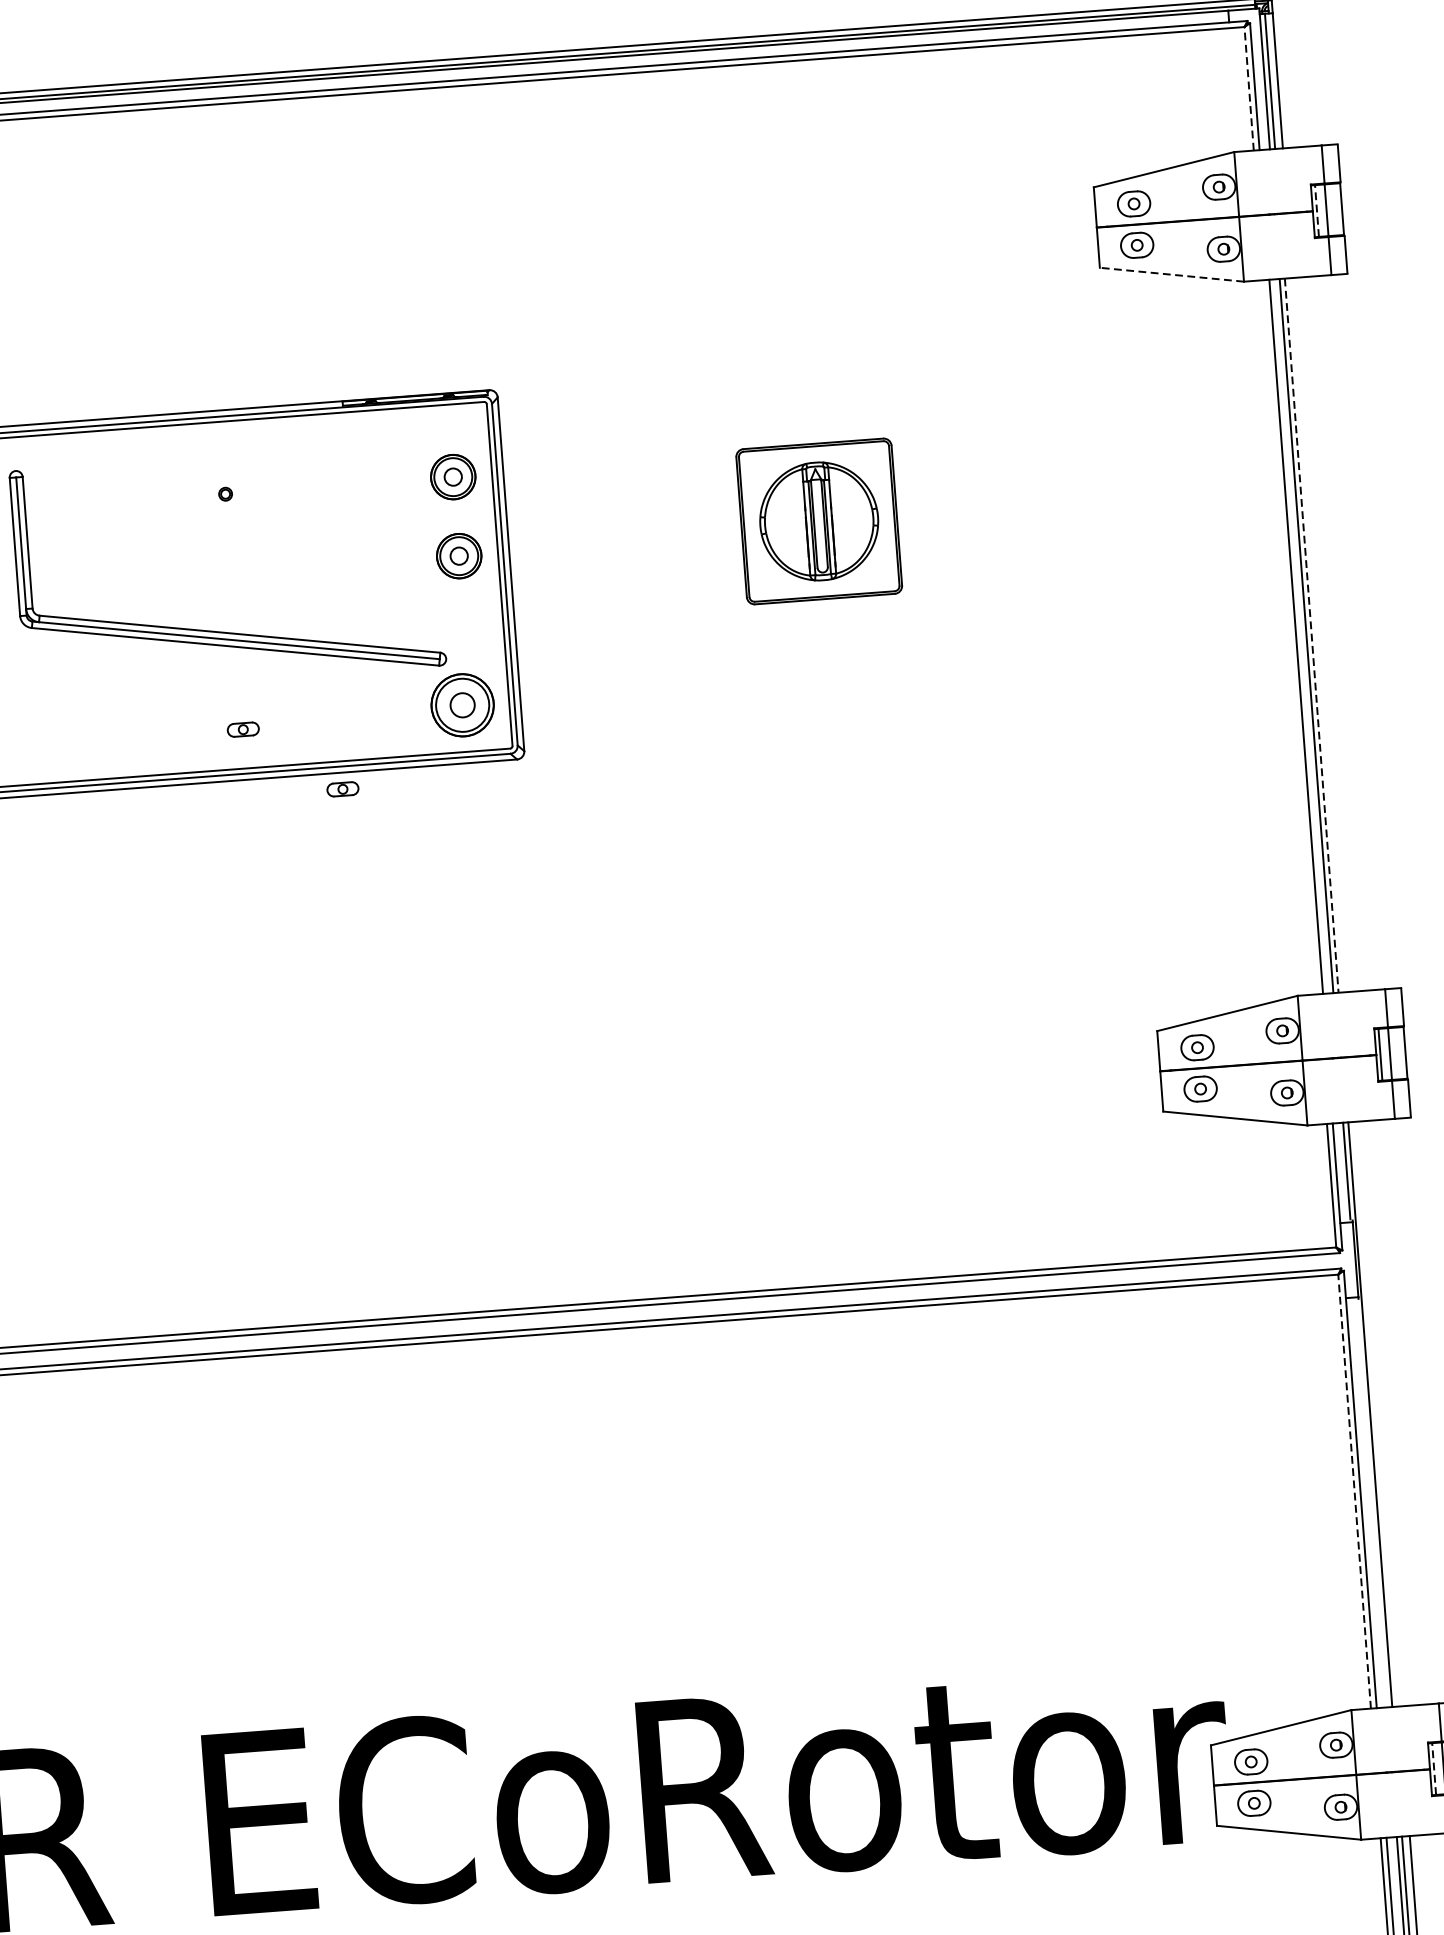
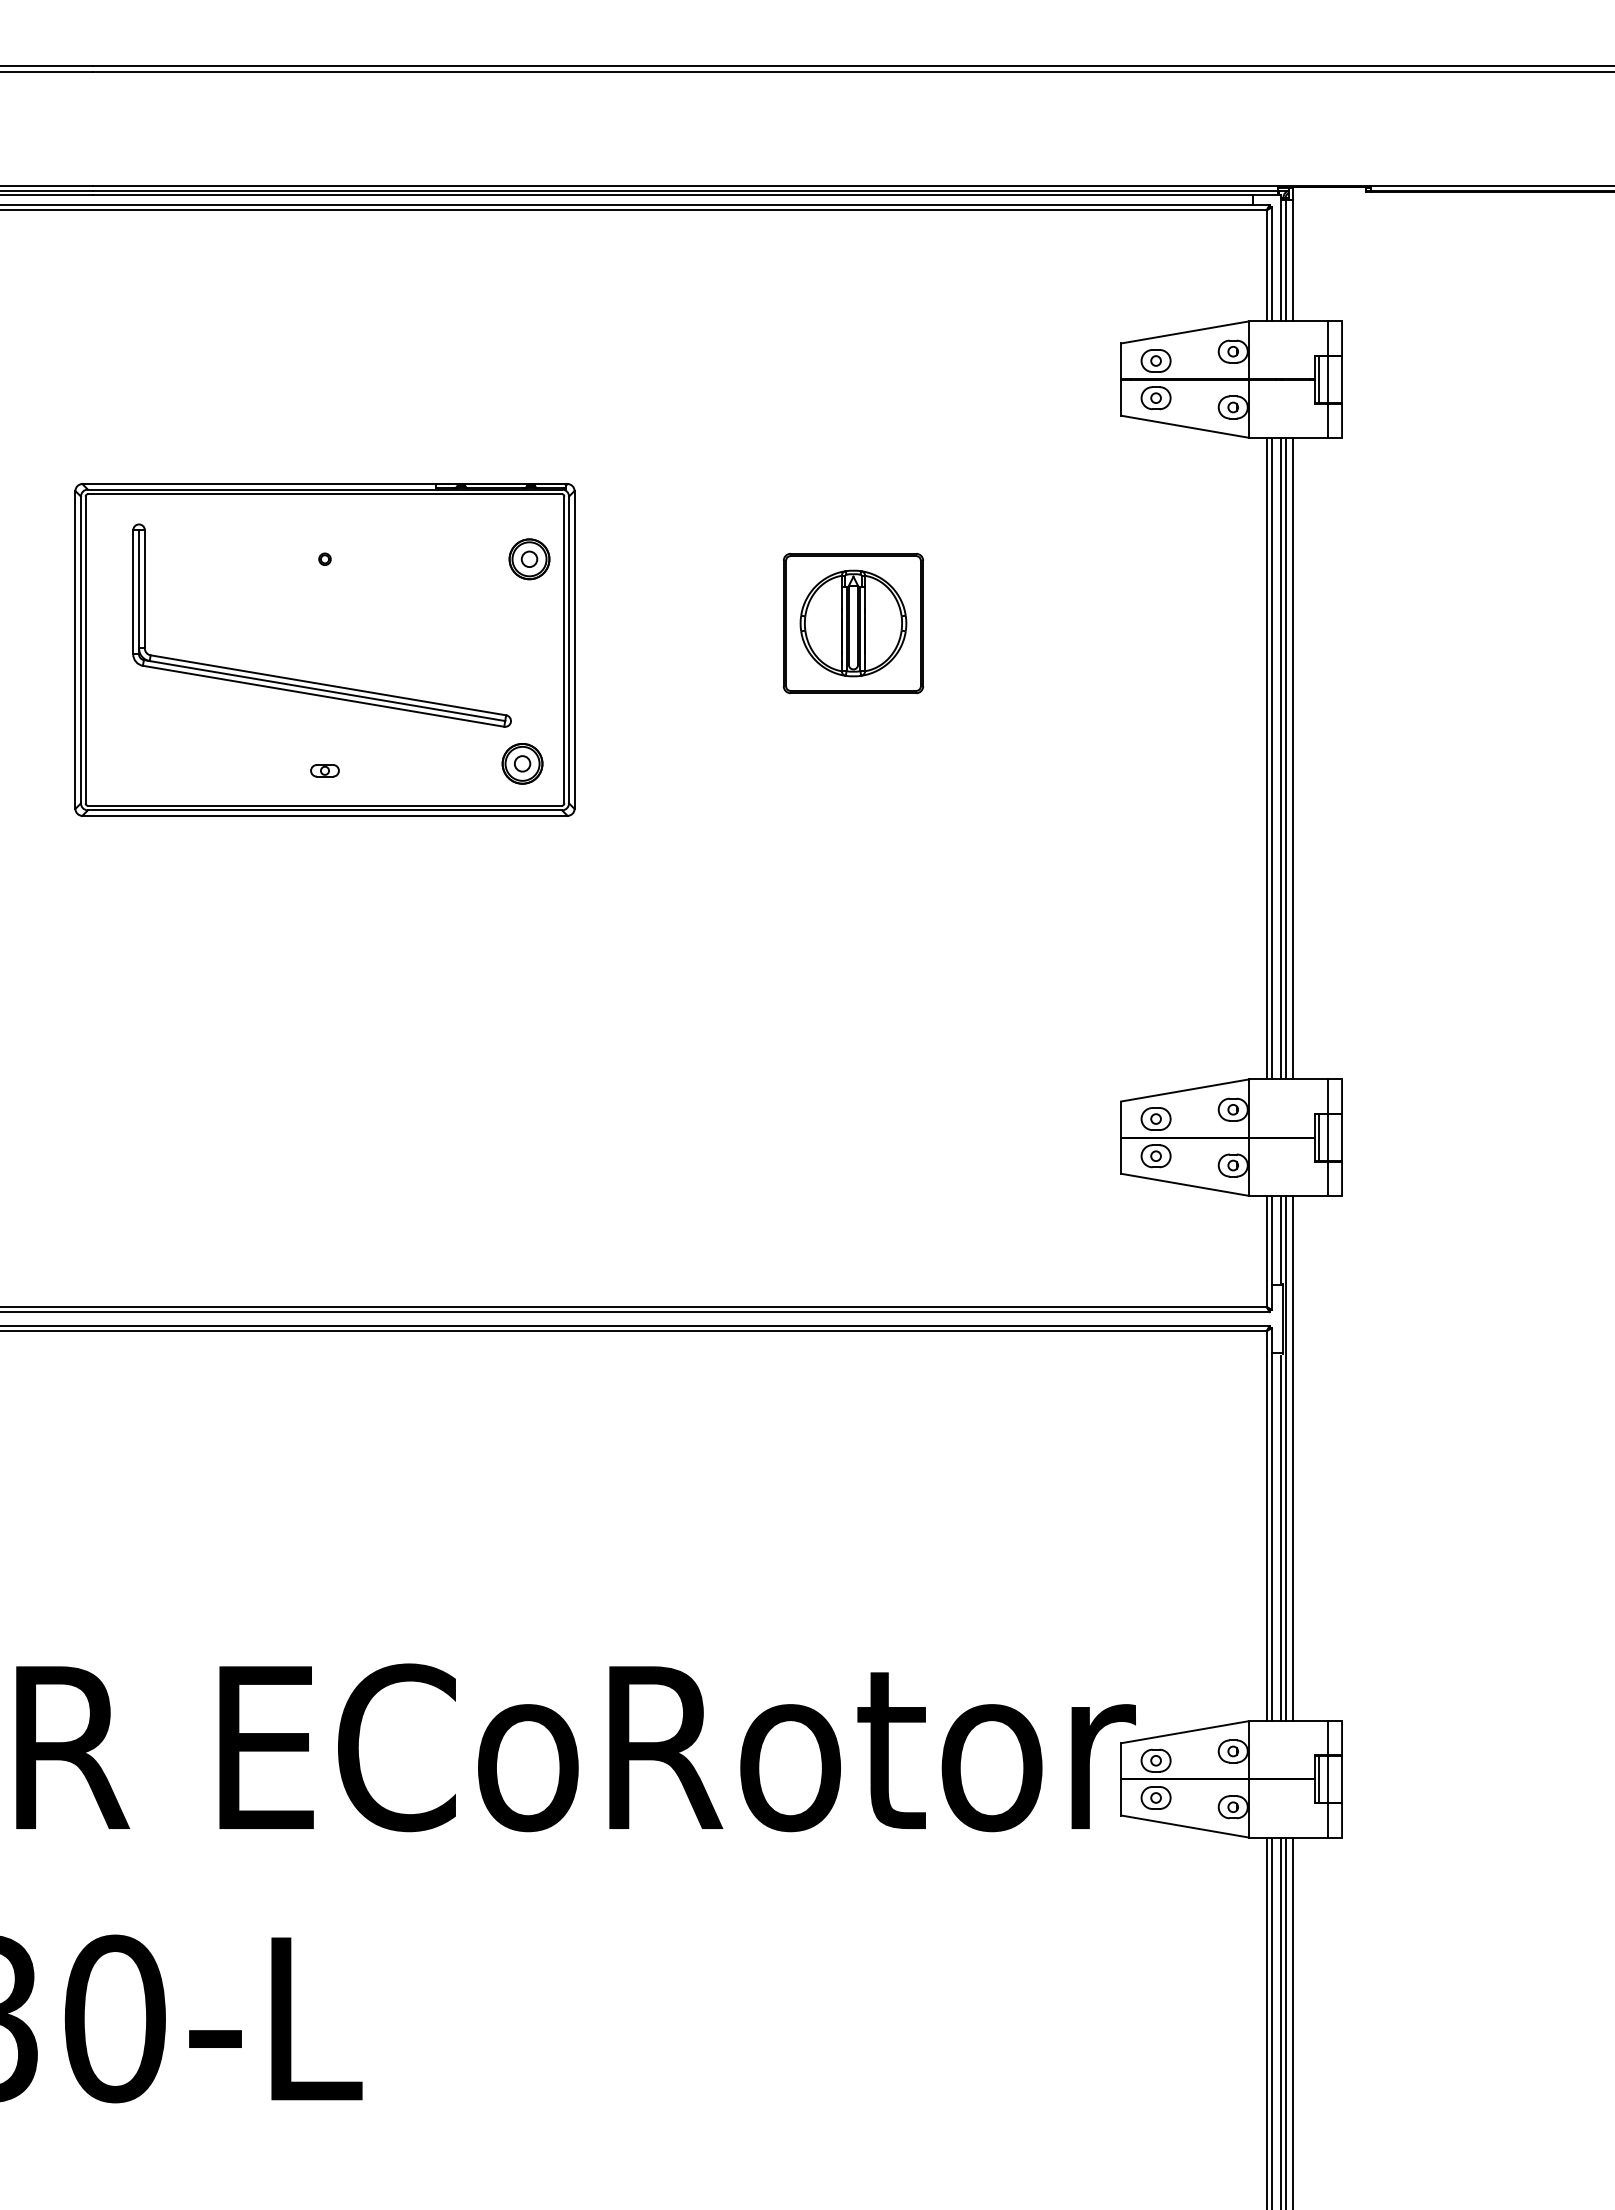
line: (1248, 88) -> (1266, 265), dashed -> solid
line: (1317, 210) -> (1319, 379), dashed -> solid
line: (1172, 274) -> (1185, 426), dashed -> solid
part: (459, 556) -> (529, 630), removed
line: (1319, 634) -> (1292, 758), added
line: (1311, 635) -> (1285, 758), dashed -> solid
line: (1290, 637) -> (1266, 758), added
part: (462, 704) -> (522, 763), size x0.71
part: (342, 789) -> (409, 830), removed
line: (1377, 1414) -> (1292, 1458), added
line: (1354, 1491) -> (1266, 1526), dashed -> solid
line: (1372, 1504) -> (1281, 1538), added
line: (1434, 1768) -> (1319, 1778), dashed -> solid

